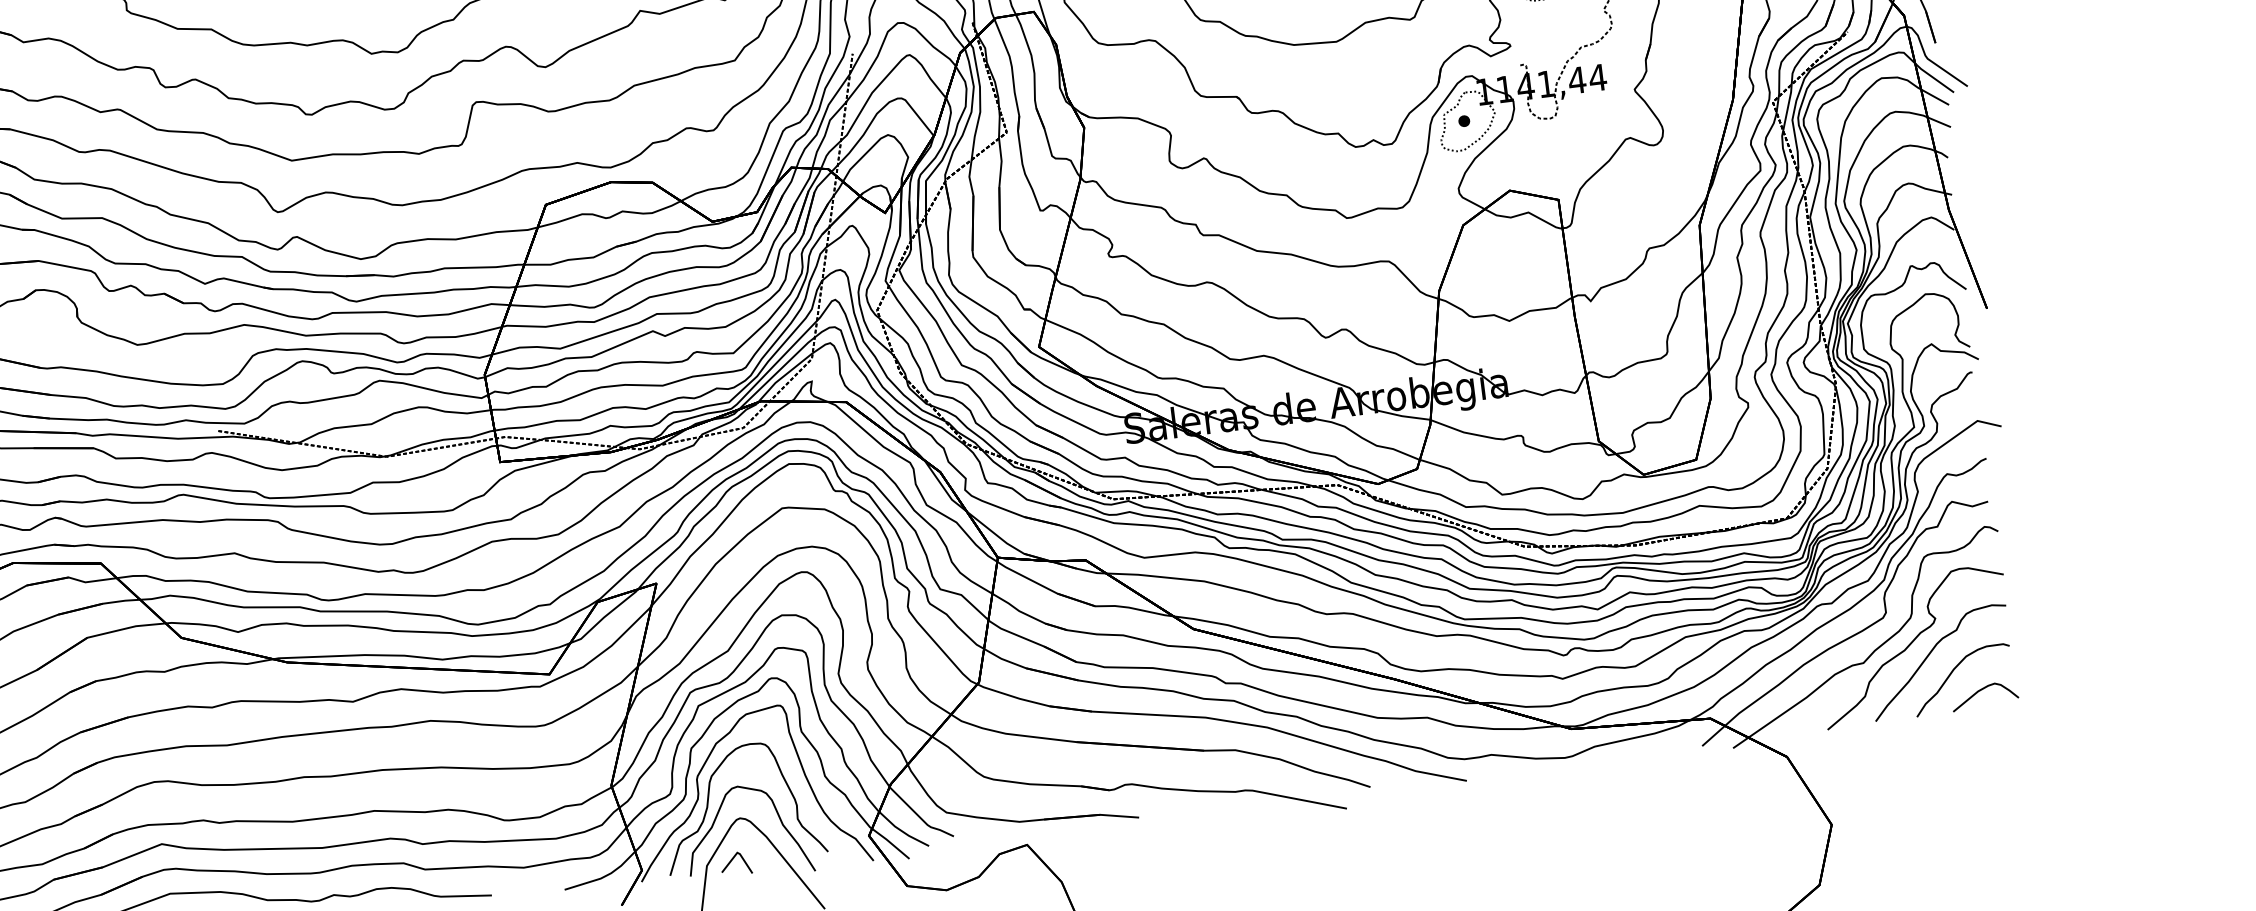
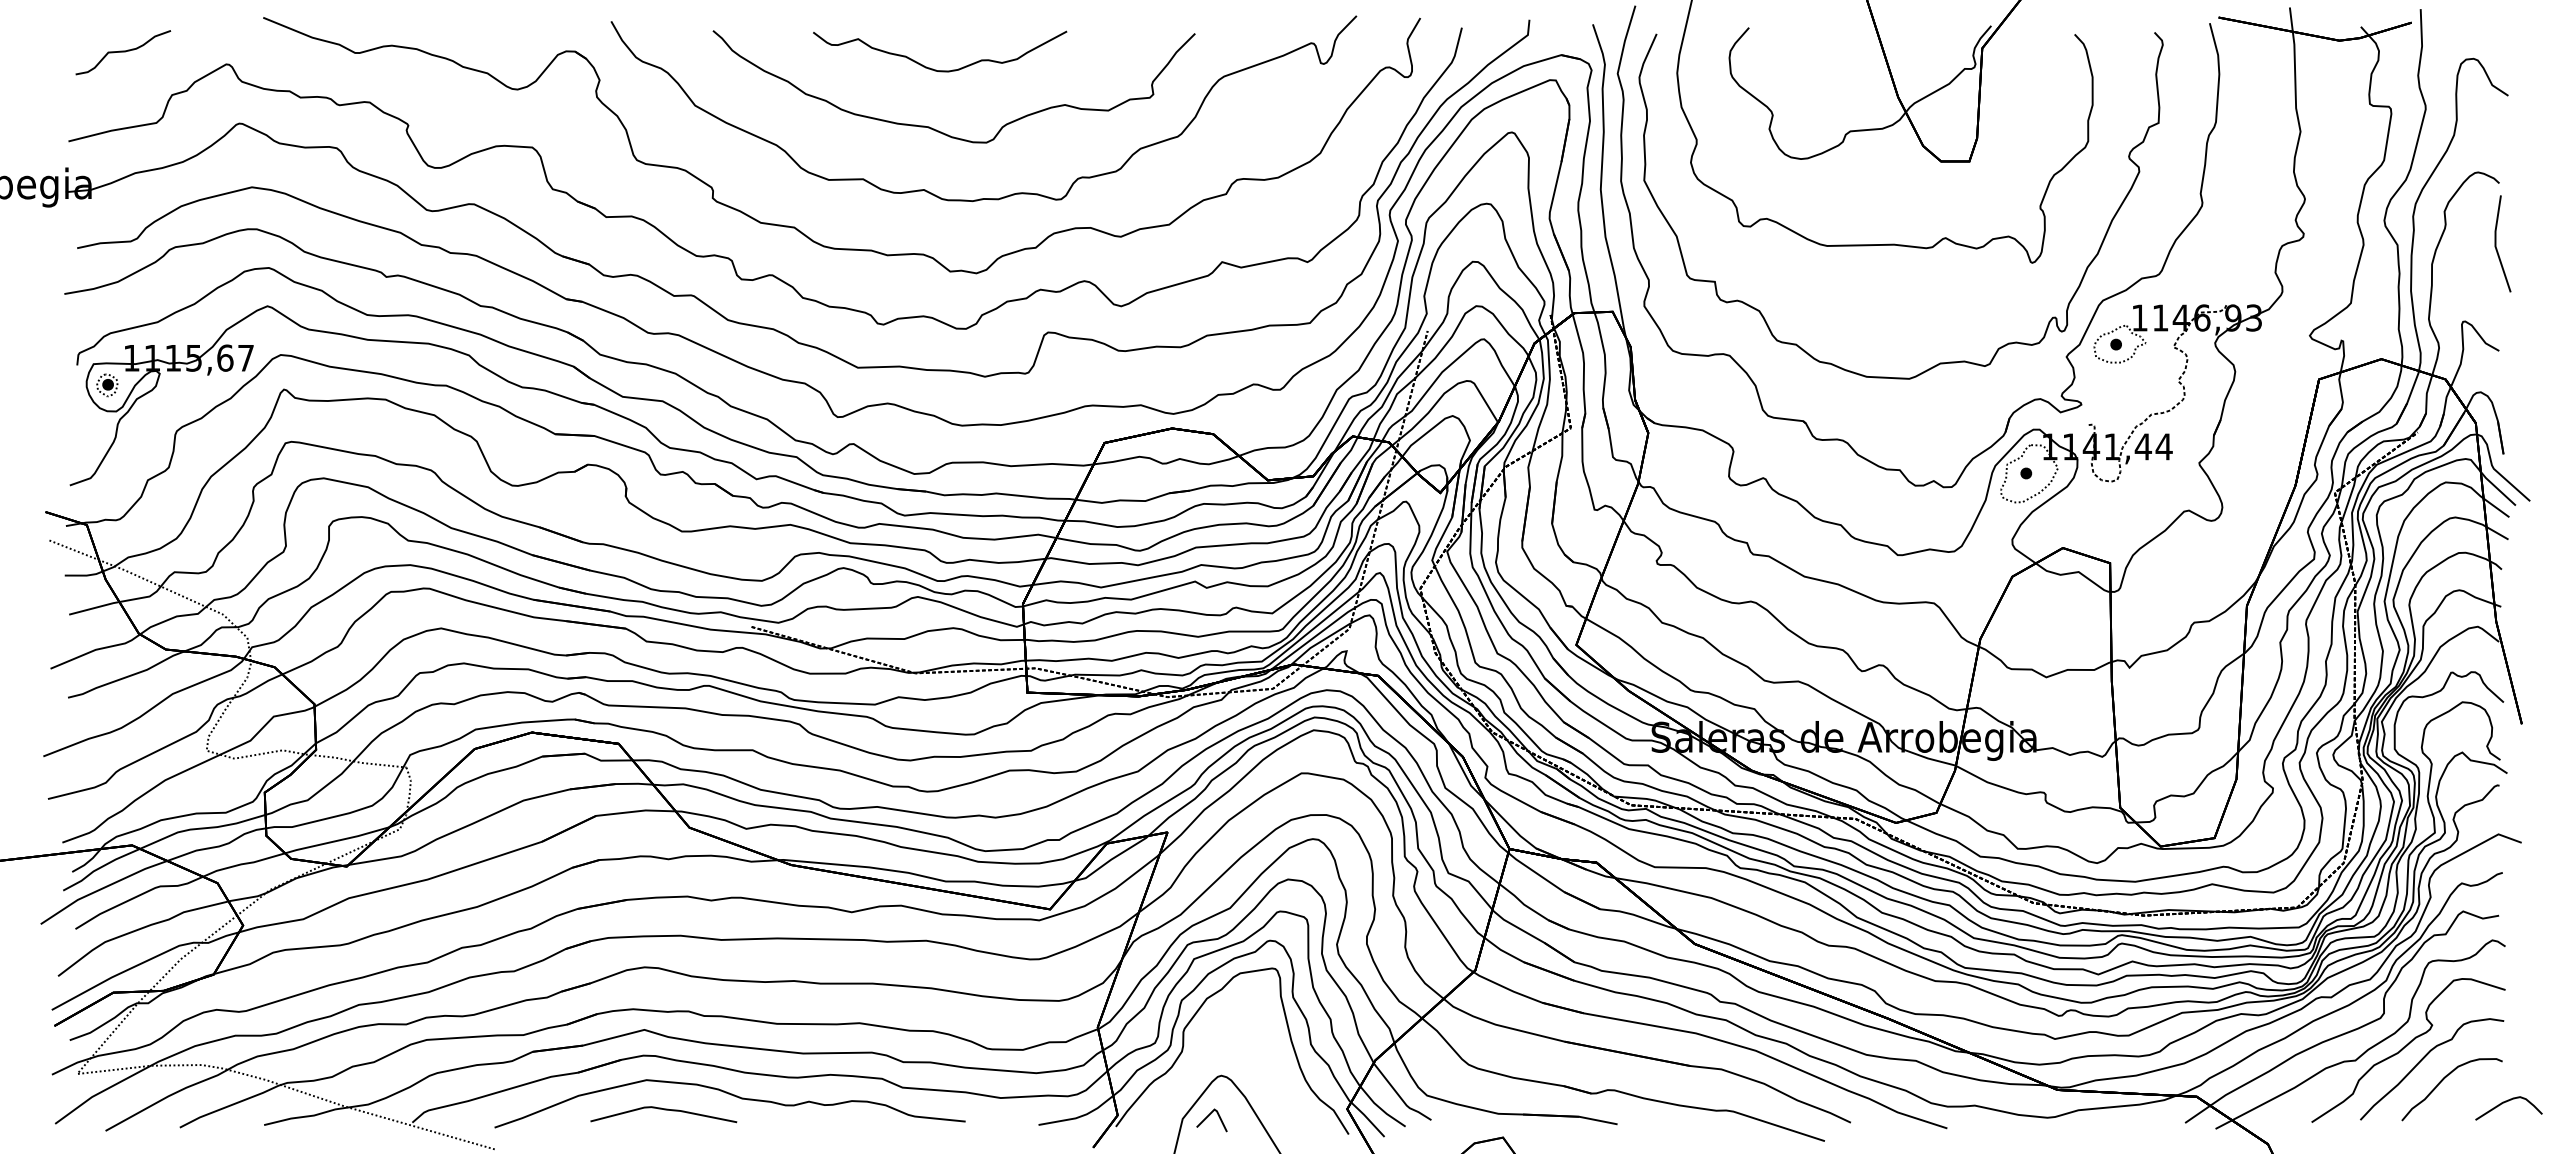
curve: (1981, 690) -> (2506, 1102), moved
part: (723, 804) -> (1206, 1059), removed

